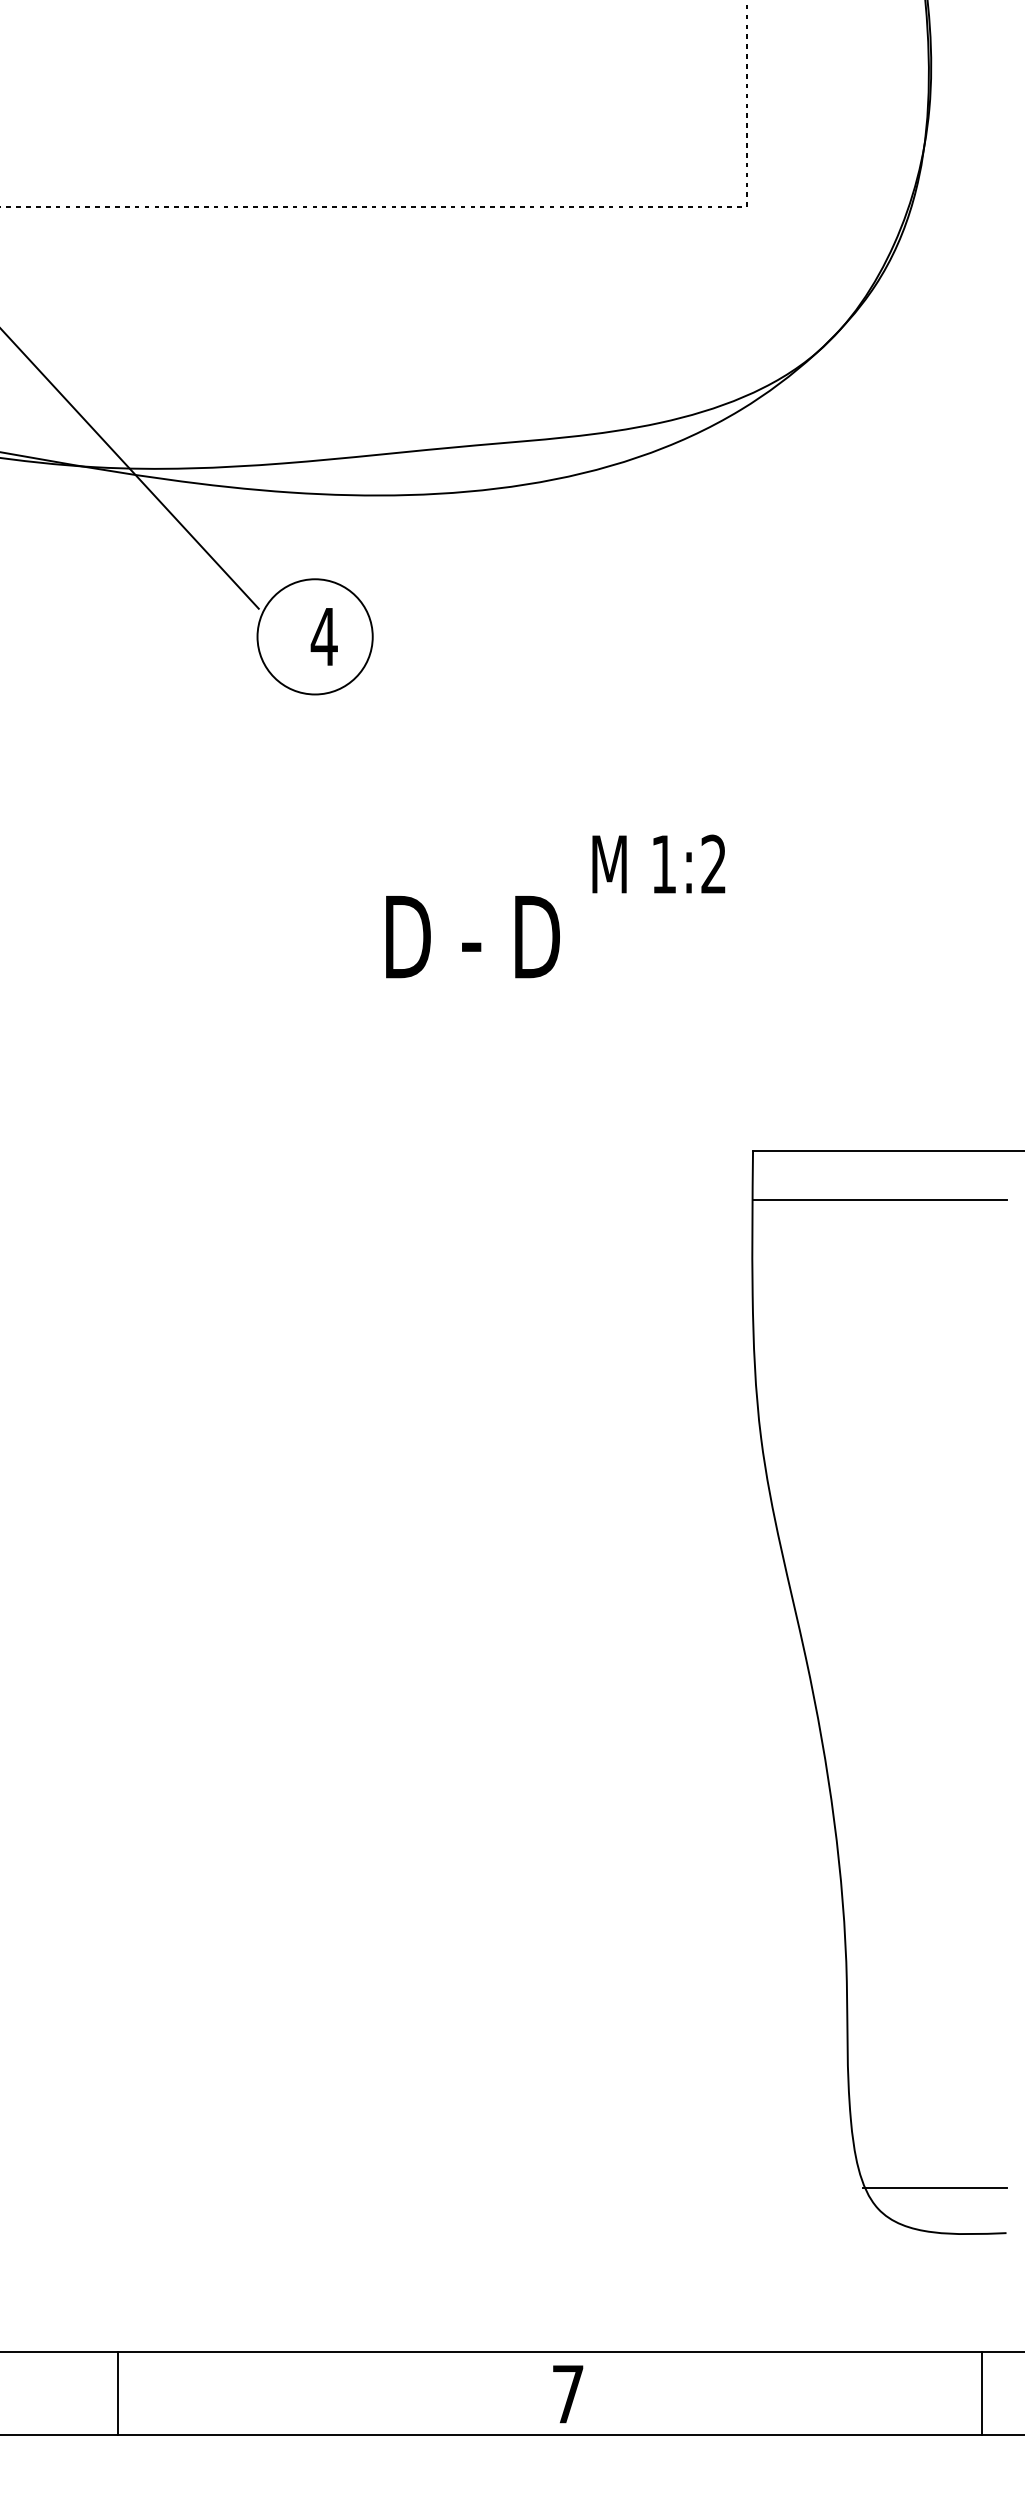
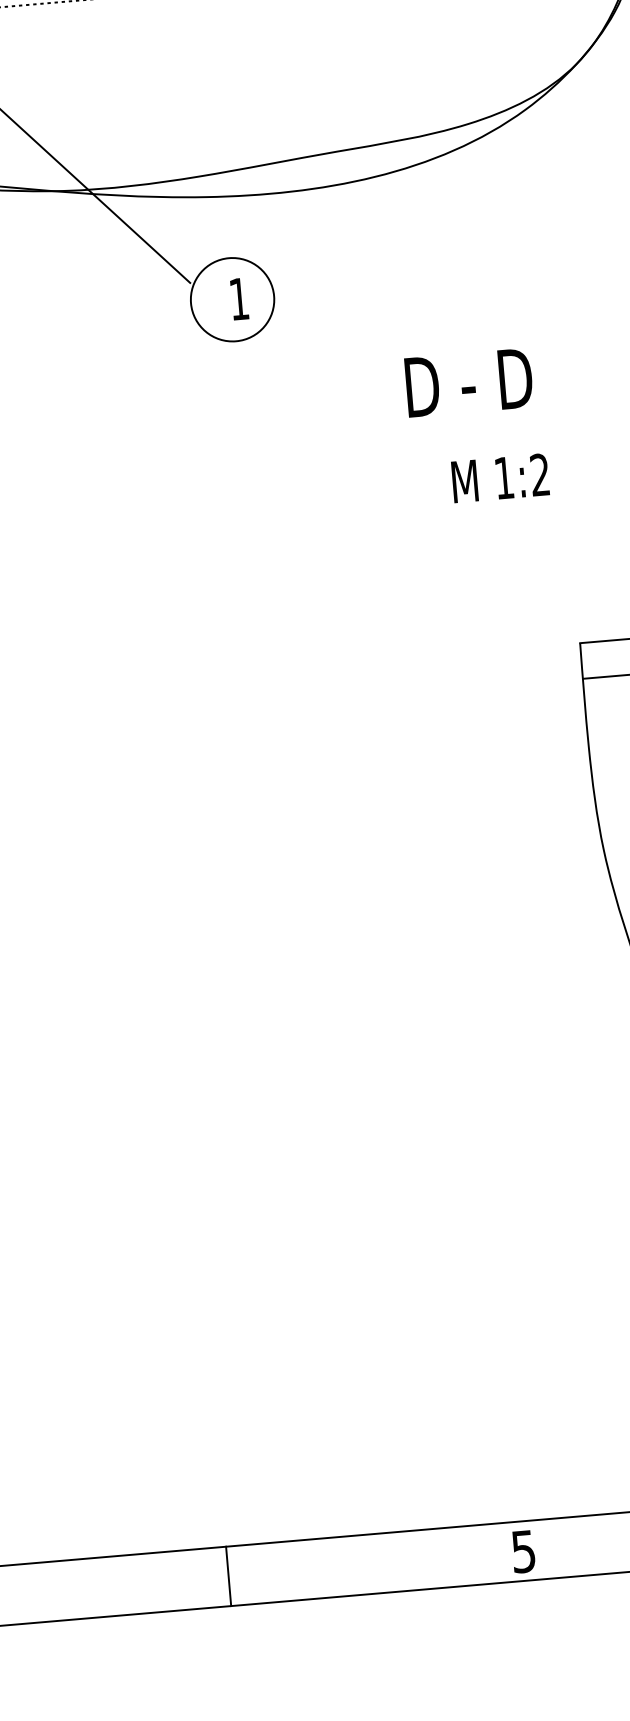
text: (323, 636) -> (238, 298), 4 -> 1
text: (658, 863) -> (500, 477), moved
text: (472, 937) -> (468, 383), moved
line: (118, 2393) -> (228, 1576), moved
text: (567, 2394) -> (523, 1551), 7 -> 5

